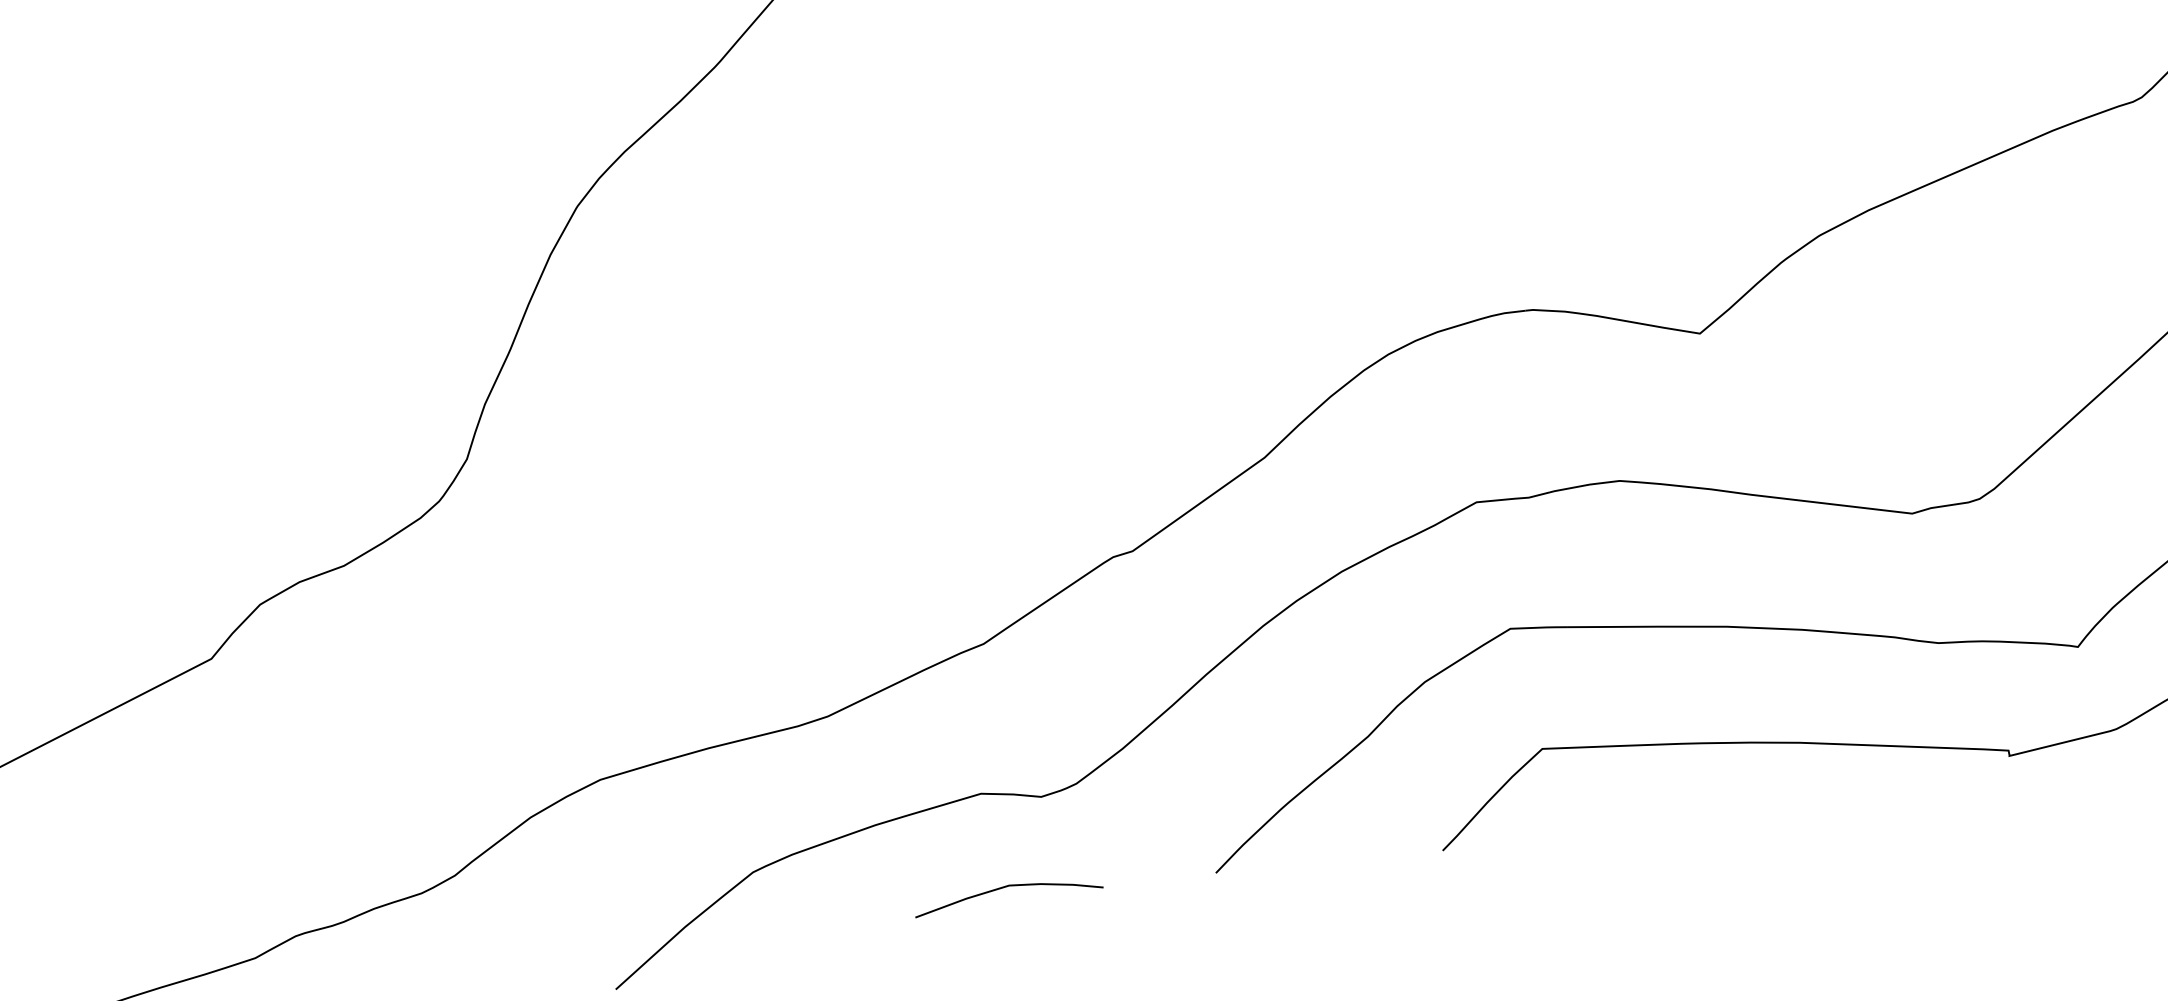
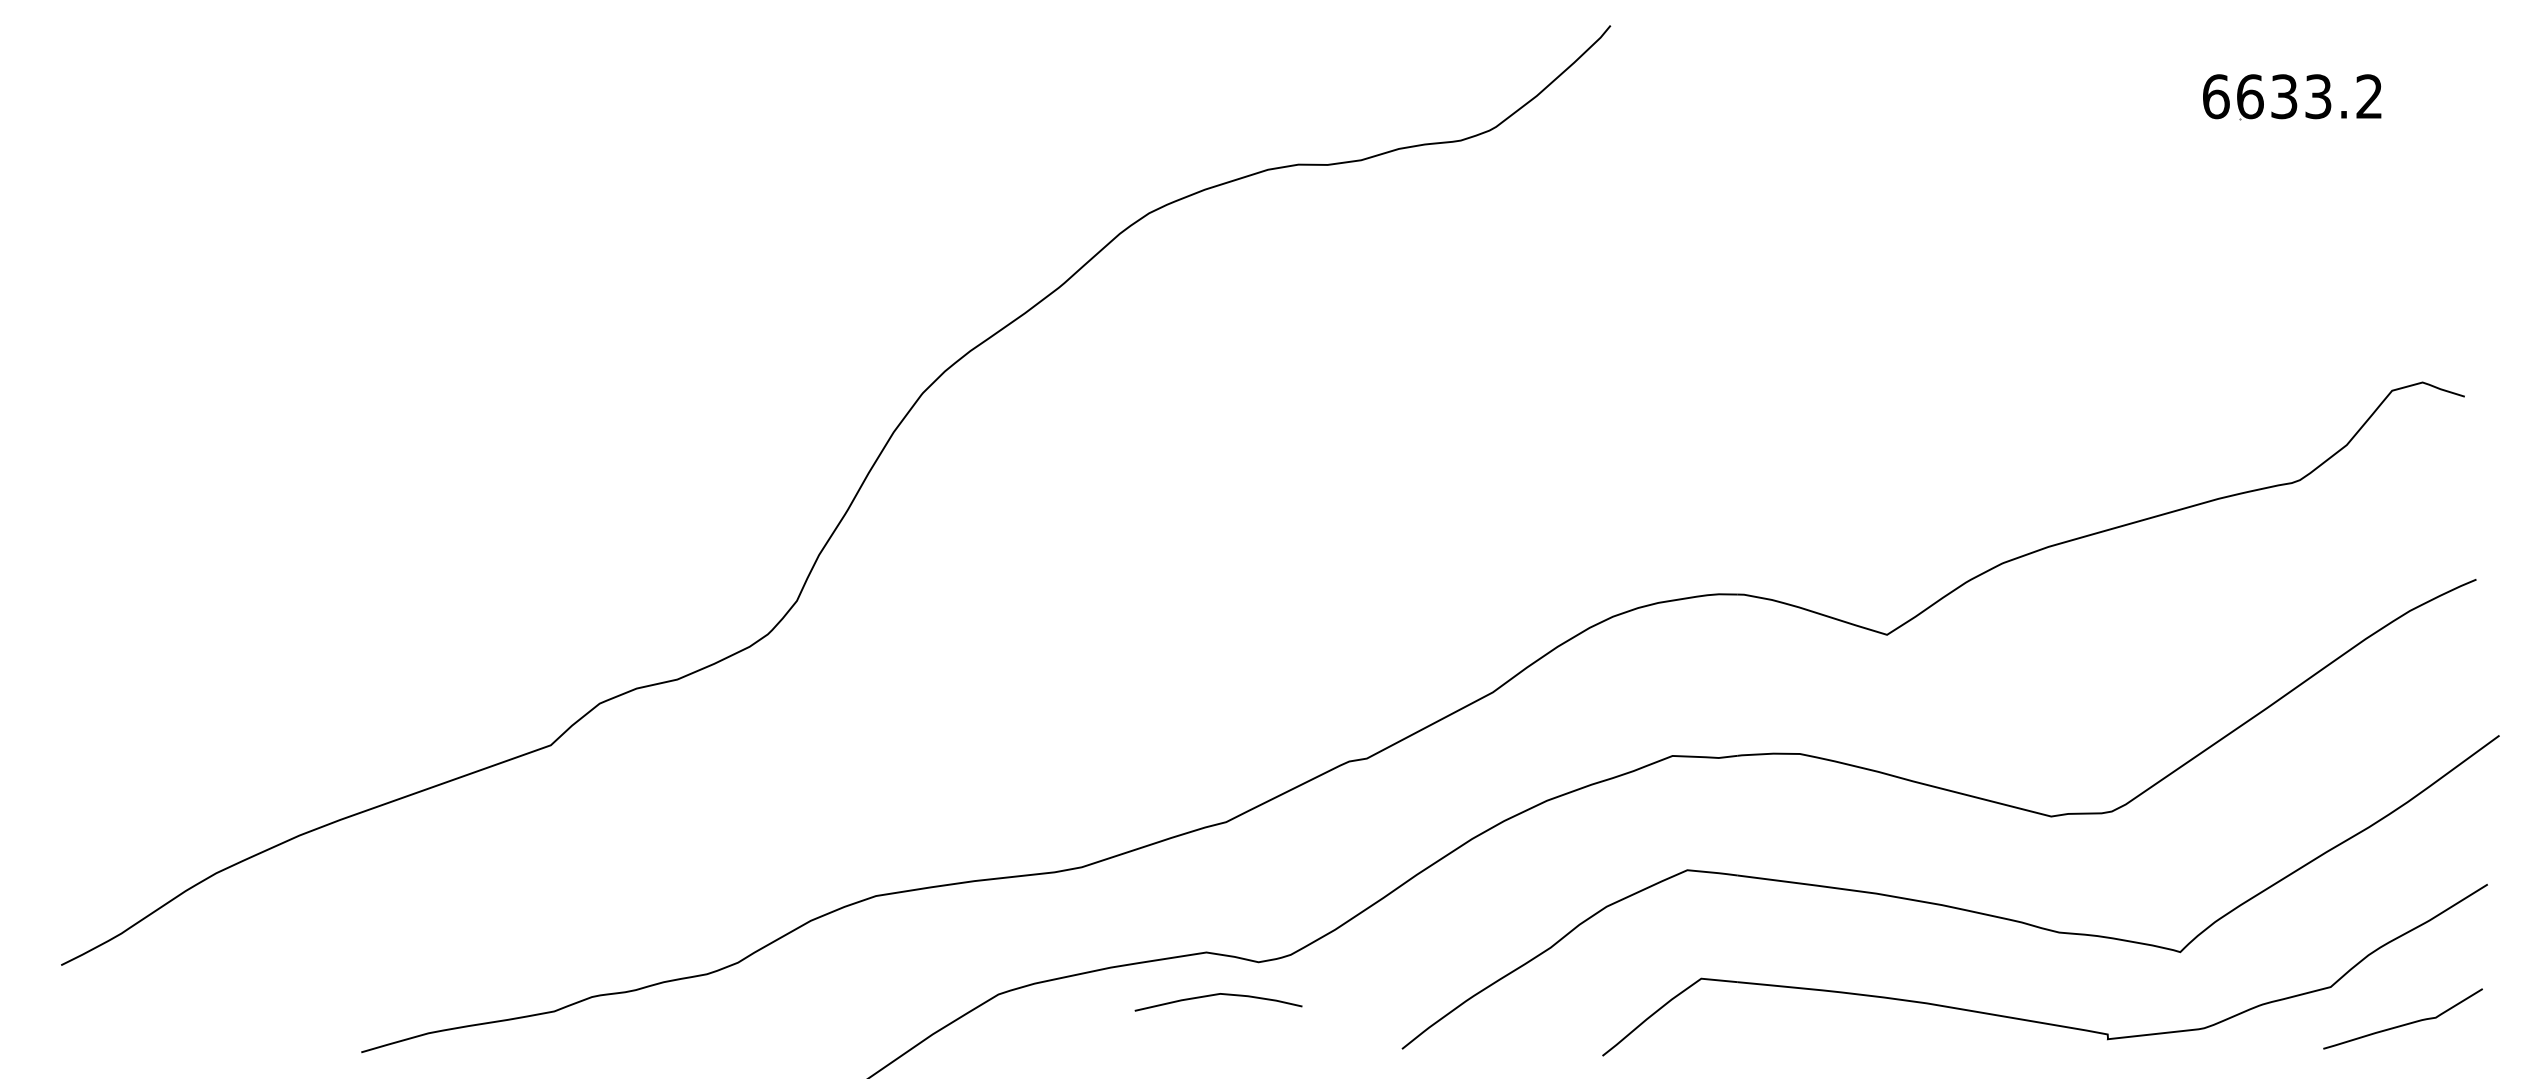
curve: (1007, 887) -> (1218, 995), moved

